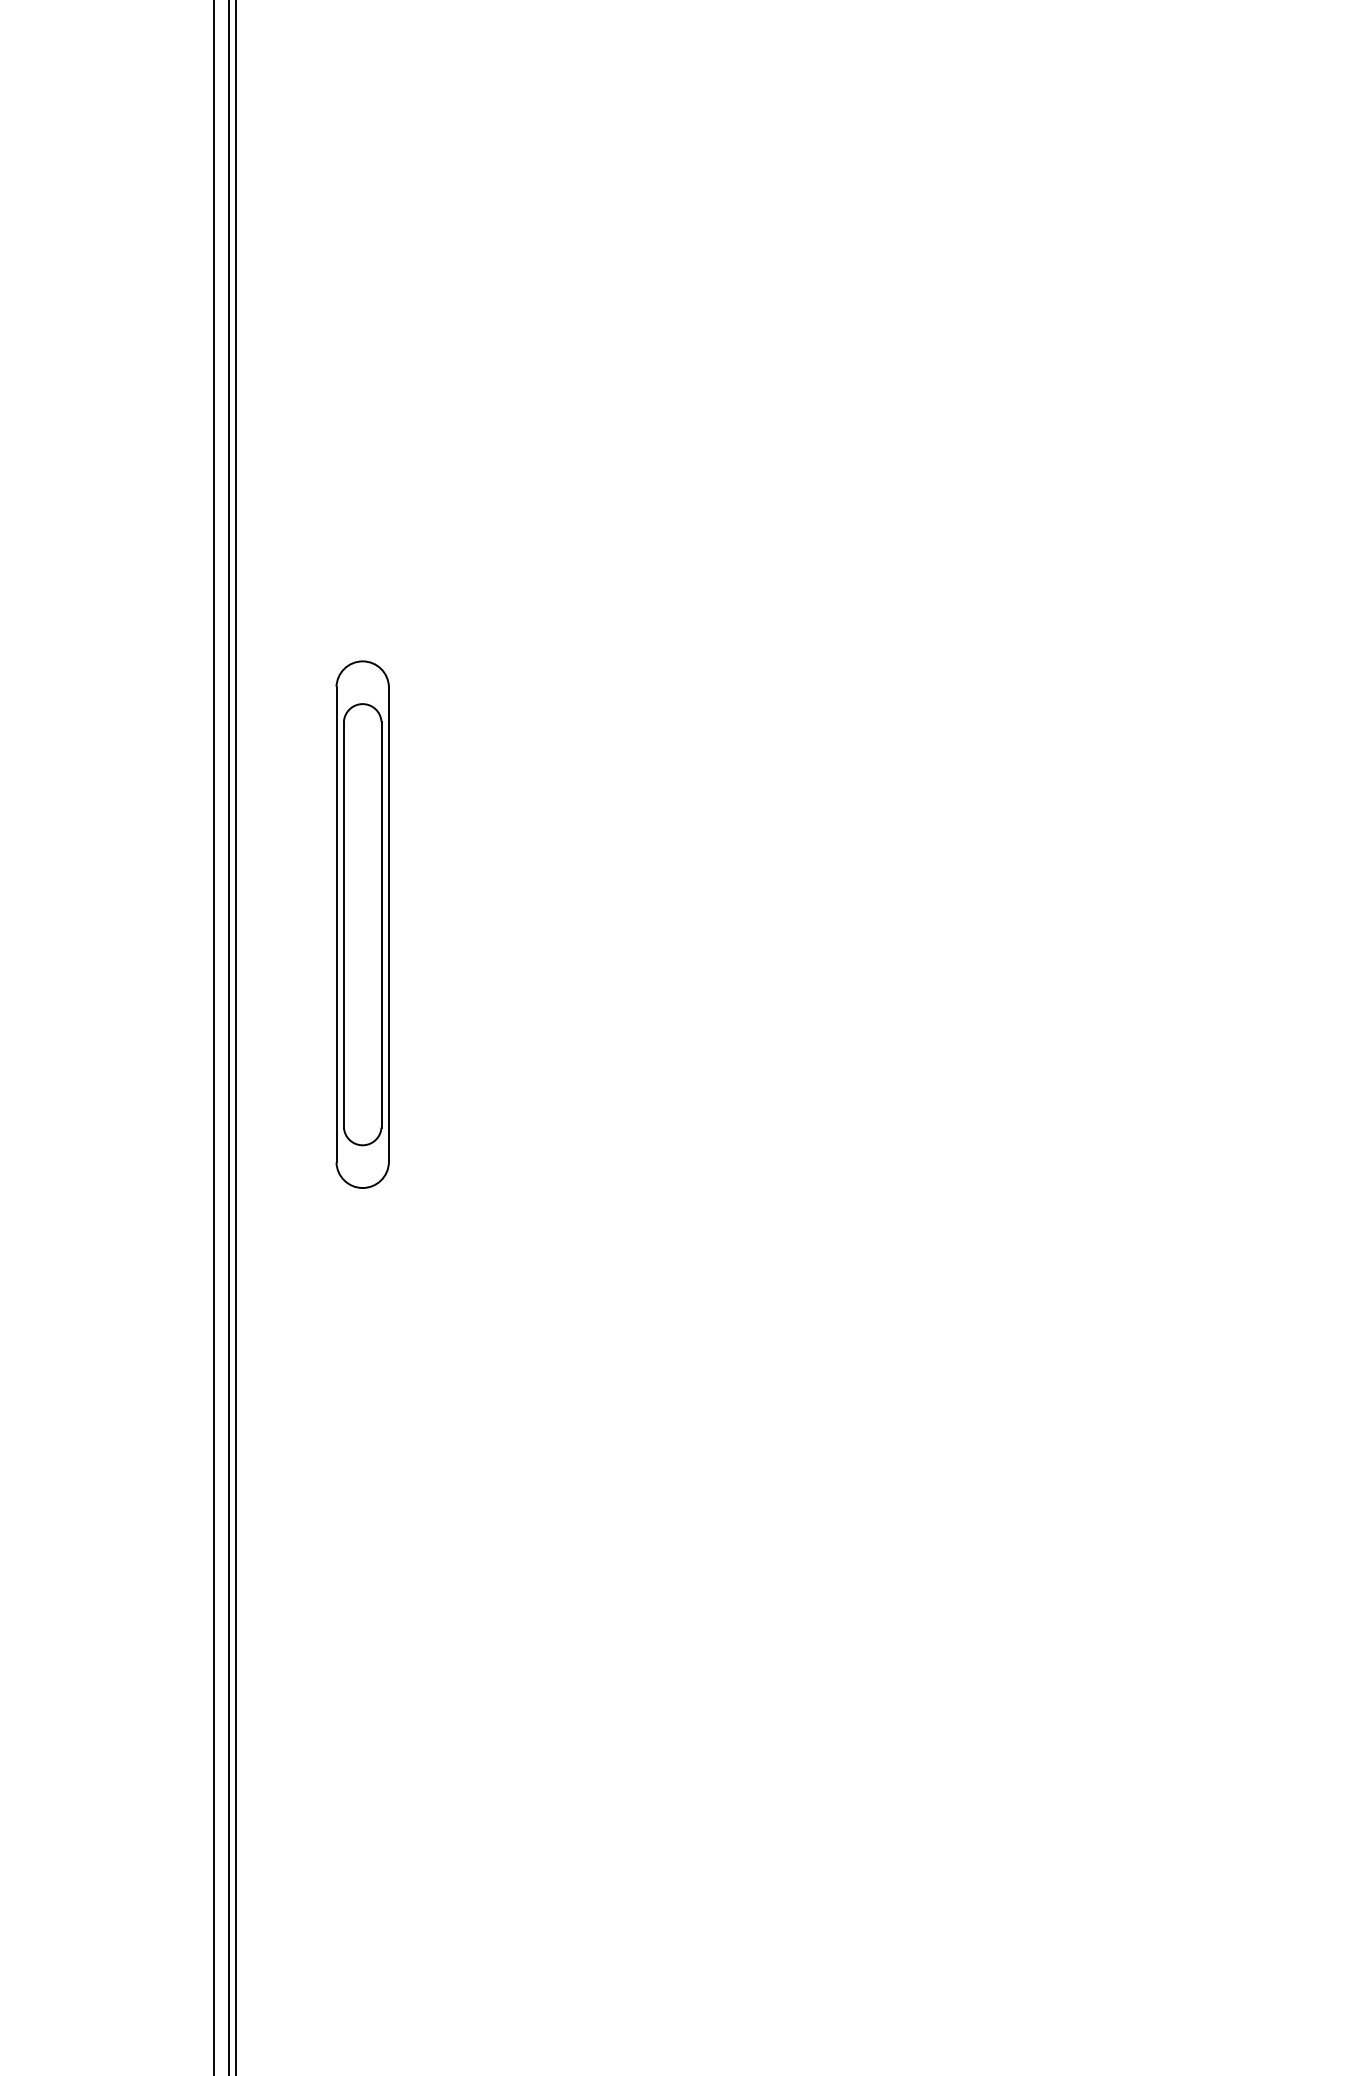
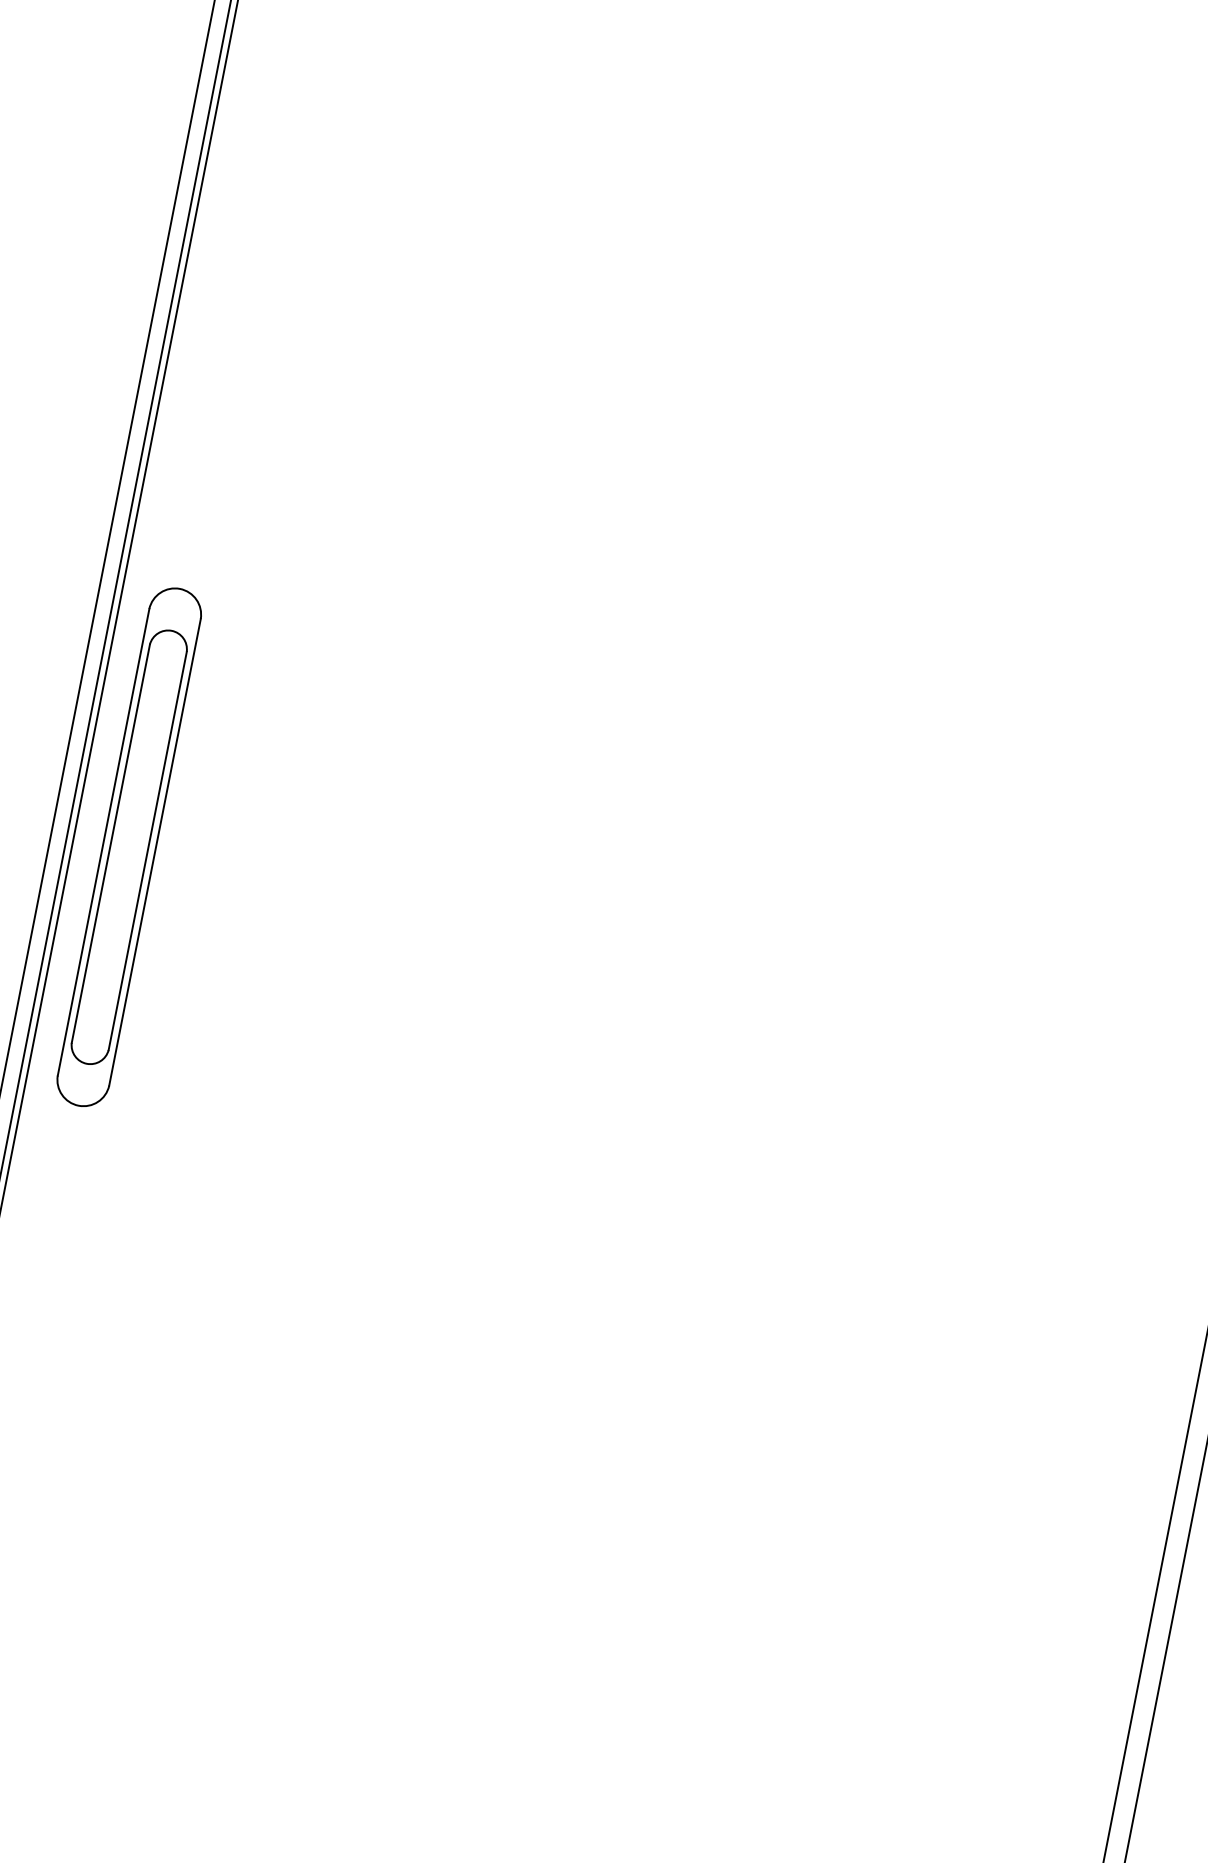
part: (362, 924) -> (129, 847), moved

